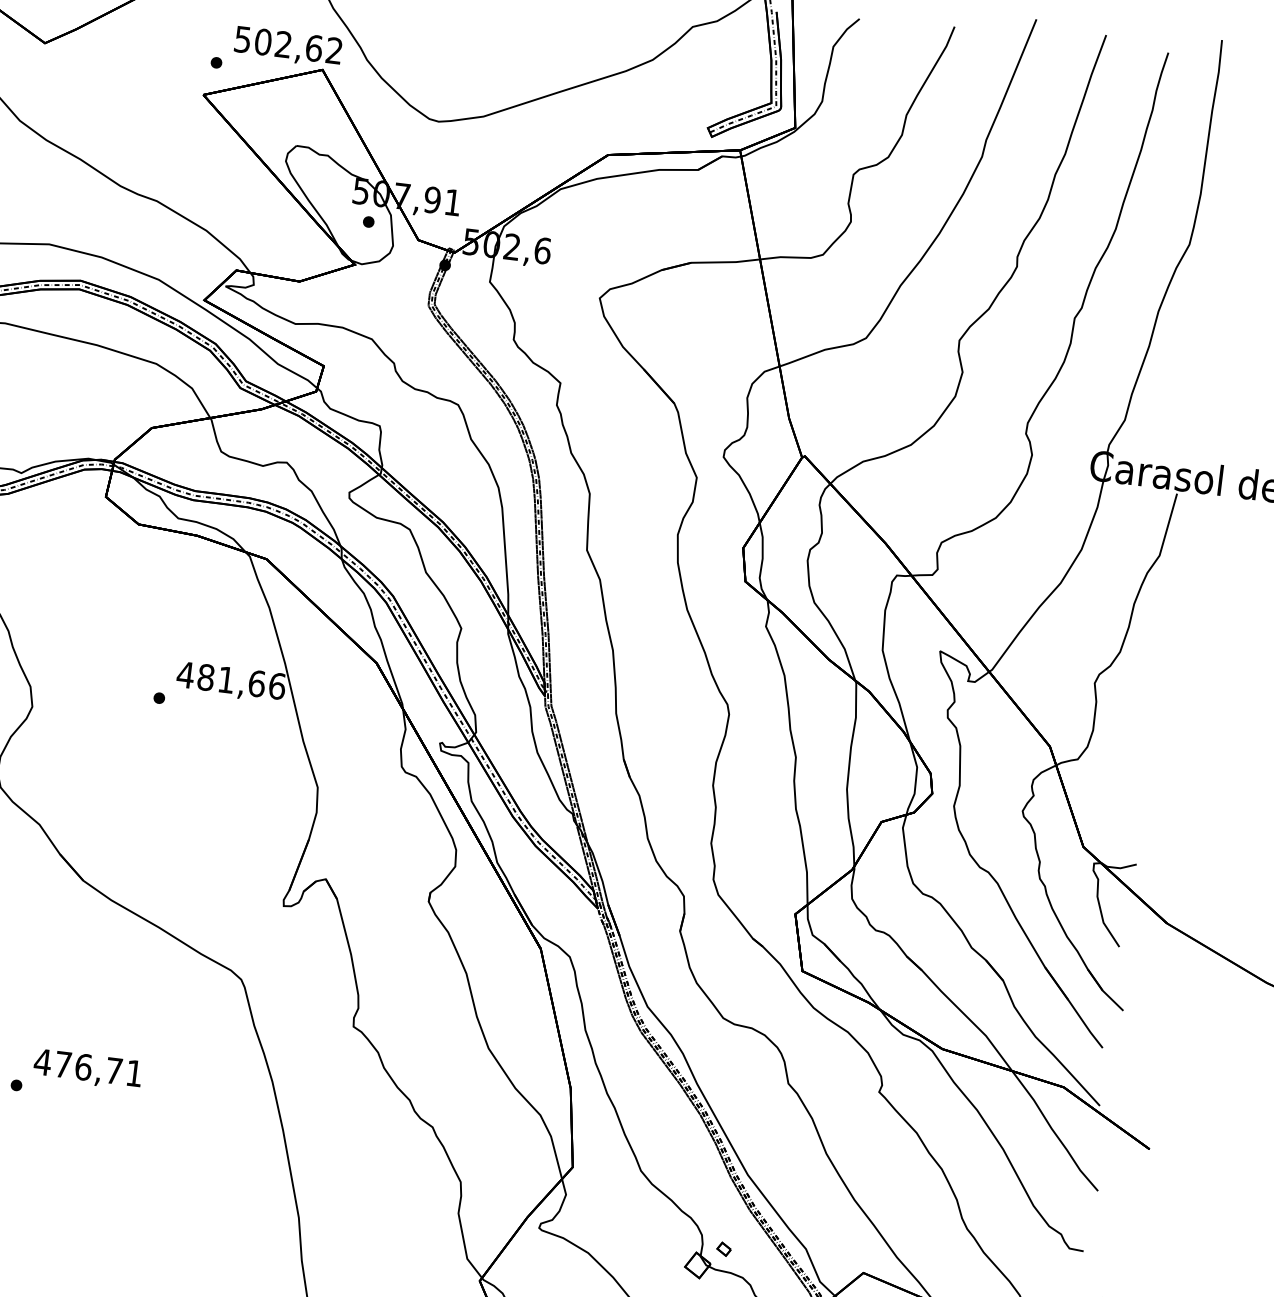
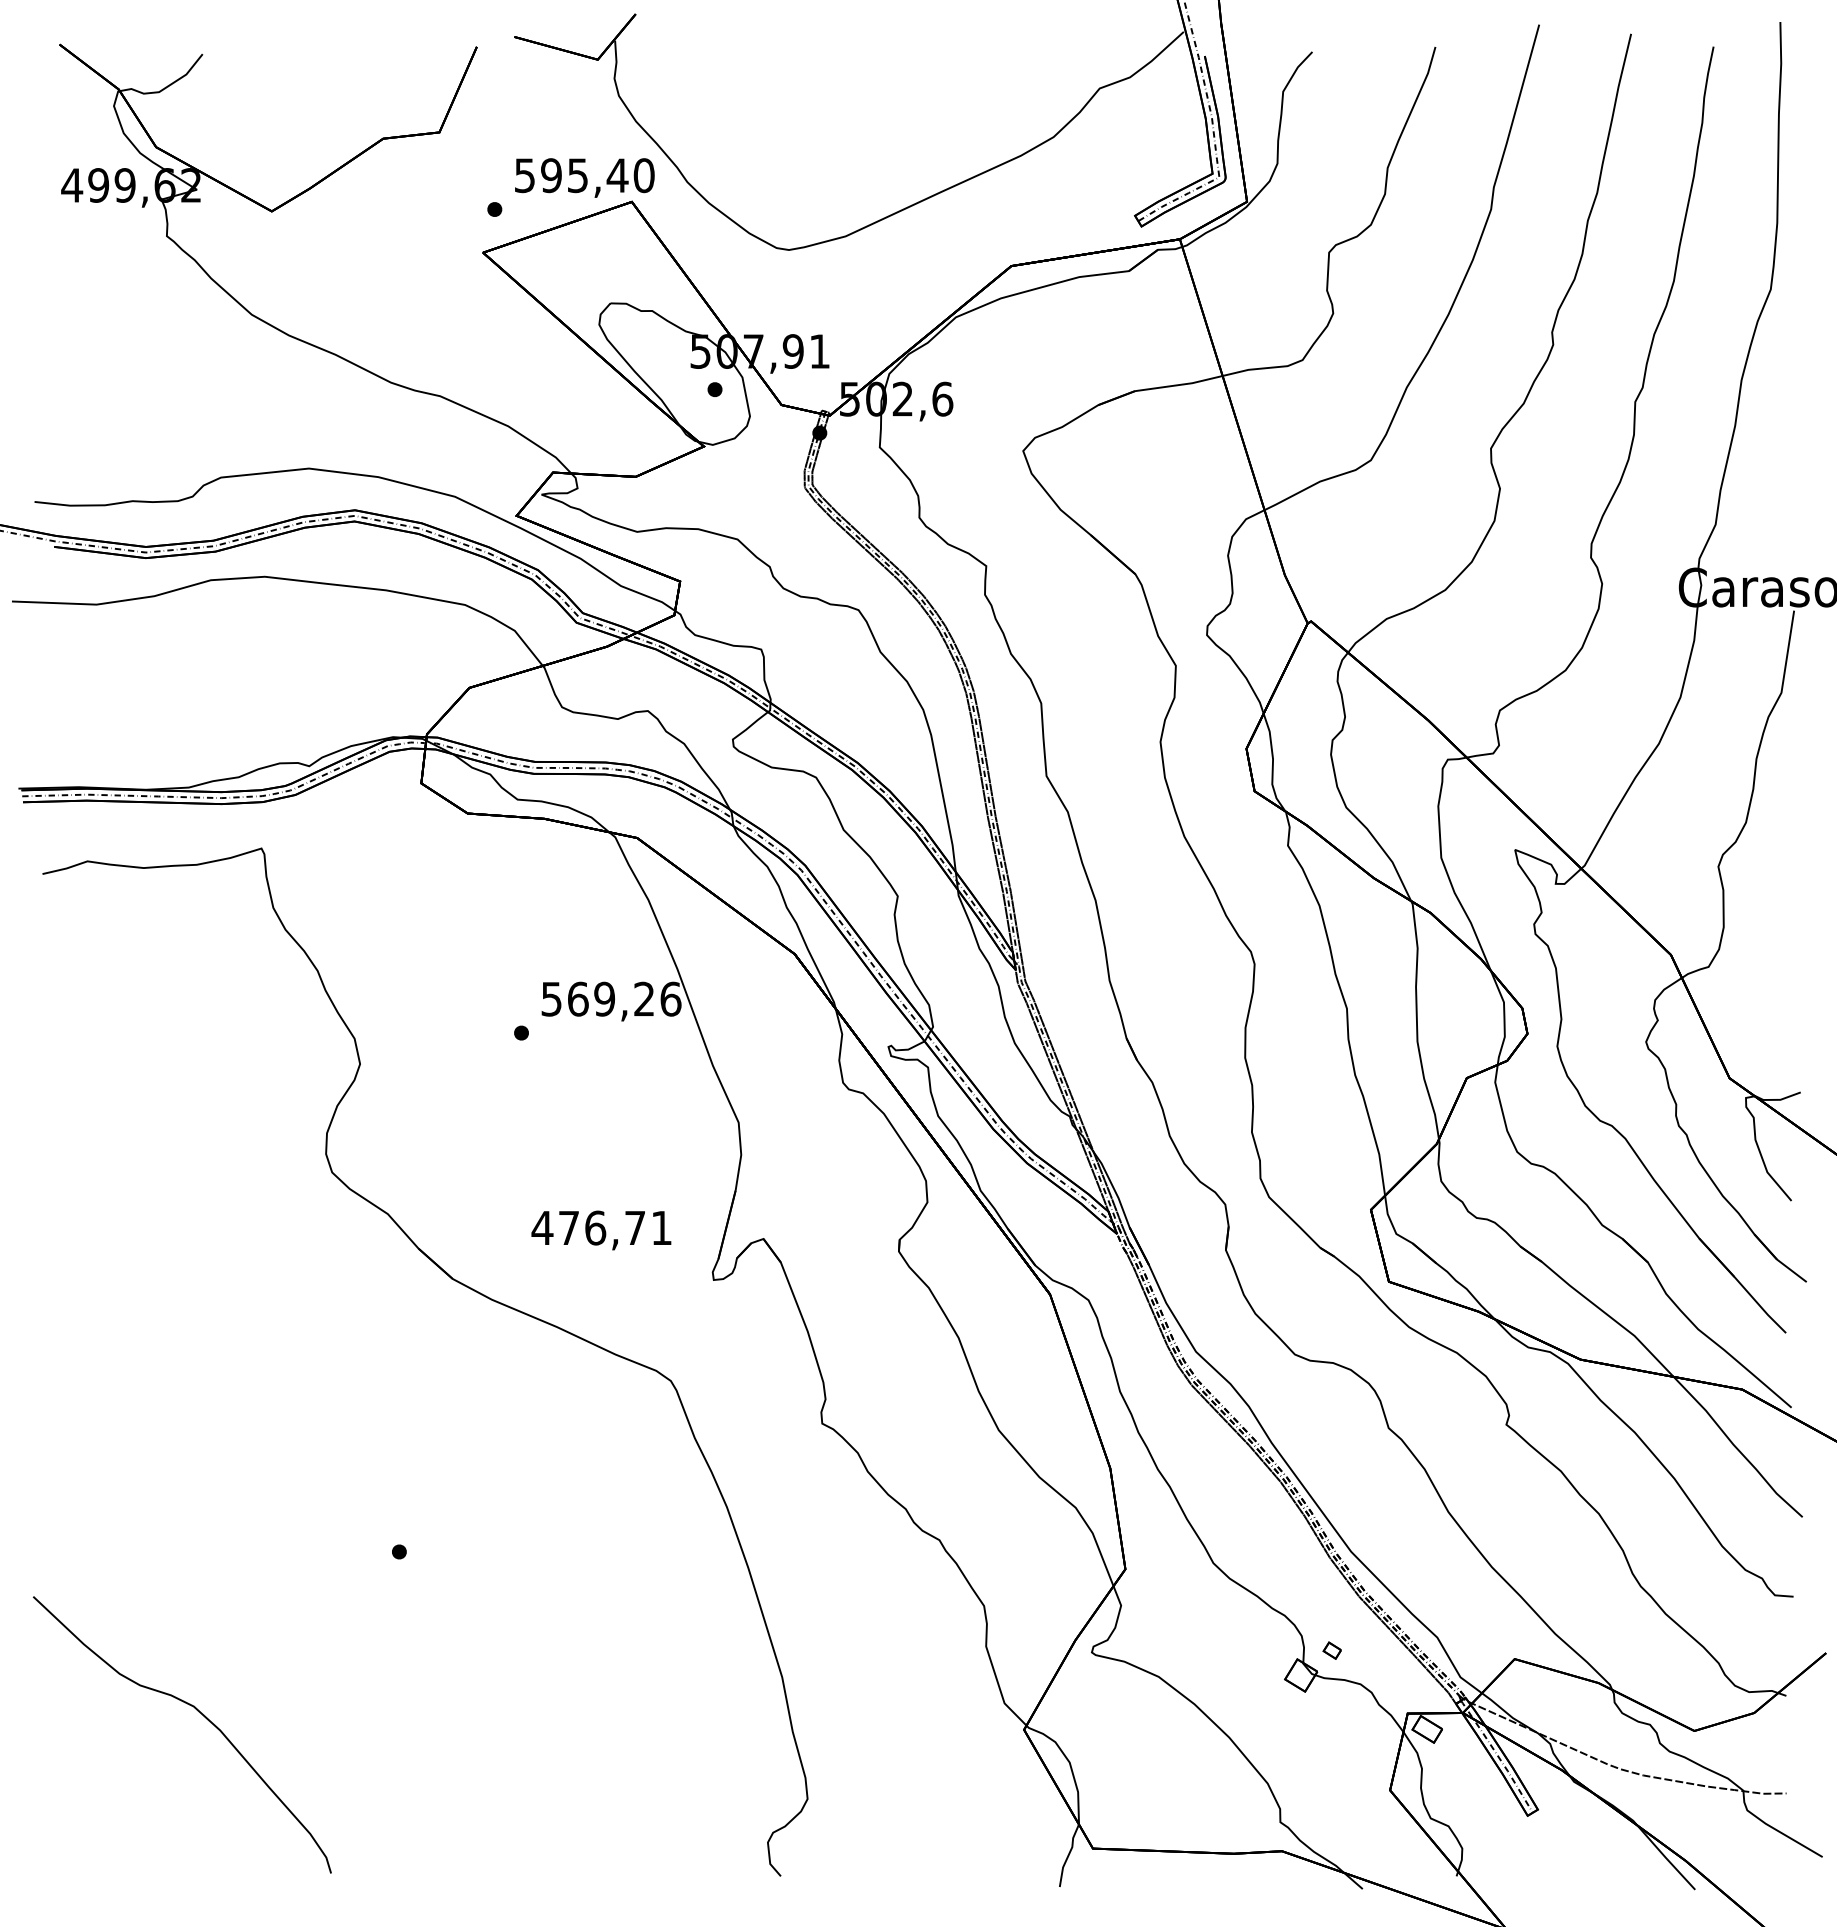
text: (298, 46) -> (597, 175), 502,62 -> 595,40
text: (220, 678) -> (597, 998), 481,66 -> 569,26
text: (87, 1069) -> (601, 1230), moved

